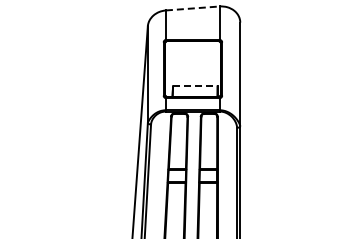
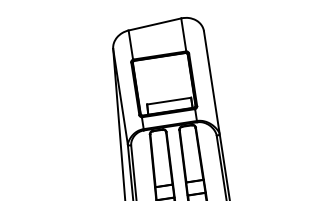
line: (192, 8) -> (154, 24), dashed -> solid
line: (195, 86) -> (169, 101), dashed -> solid

